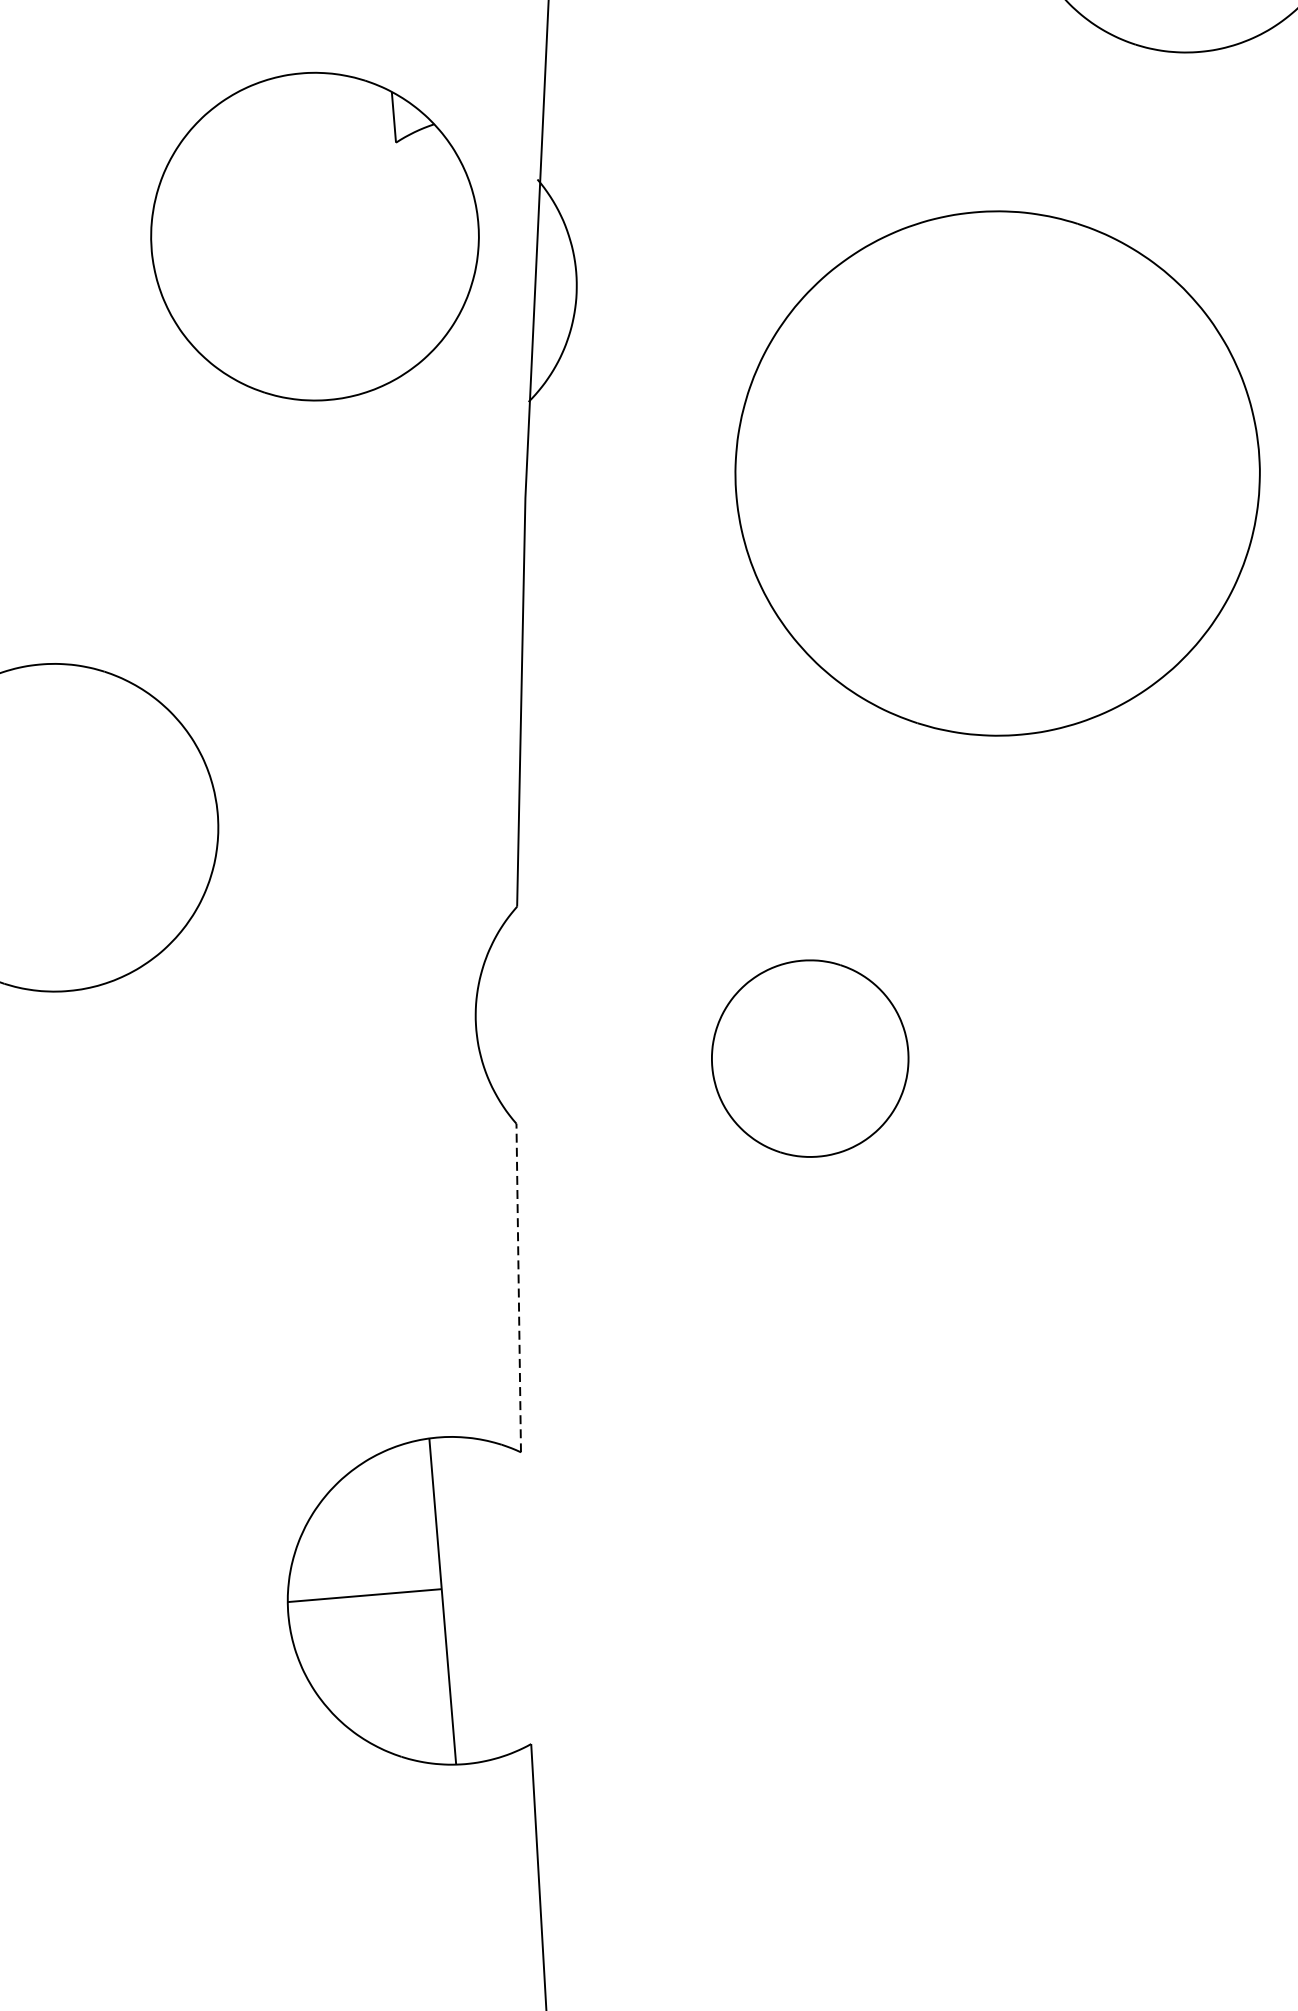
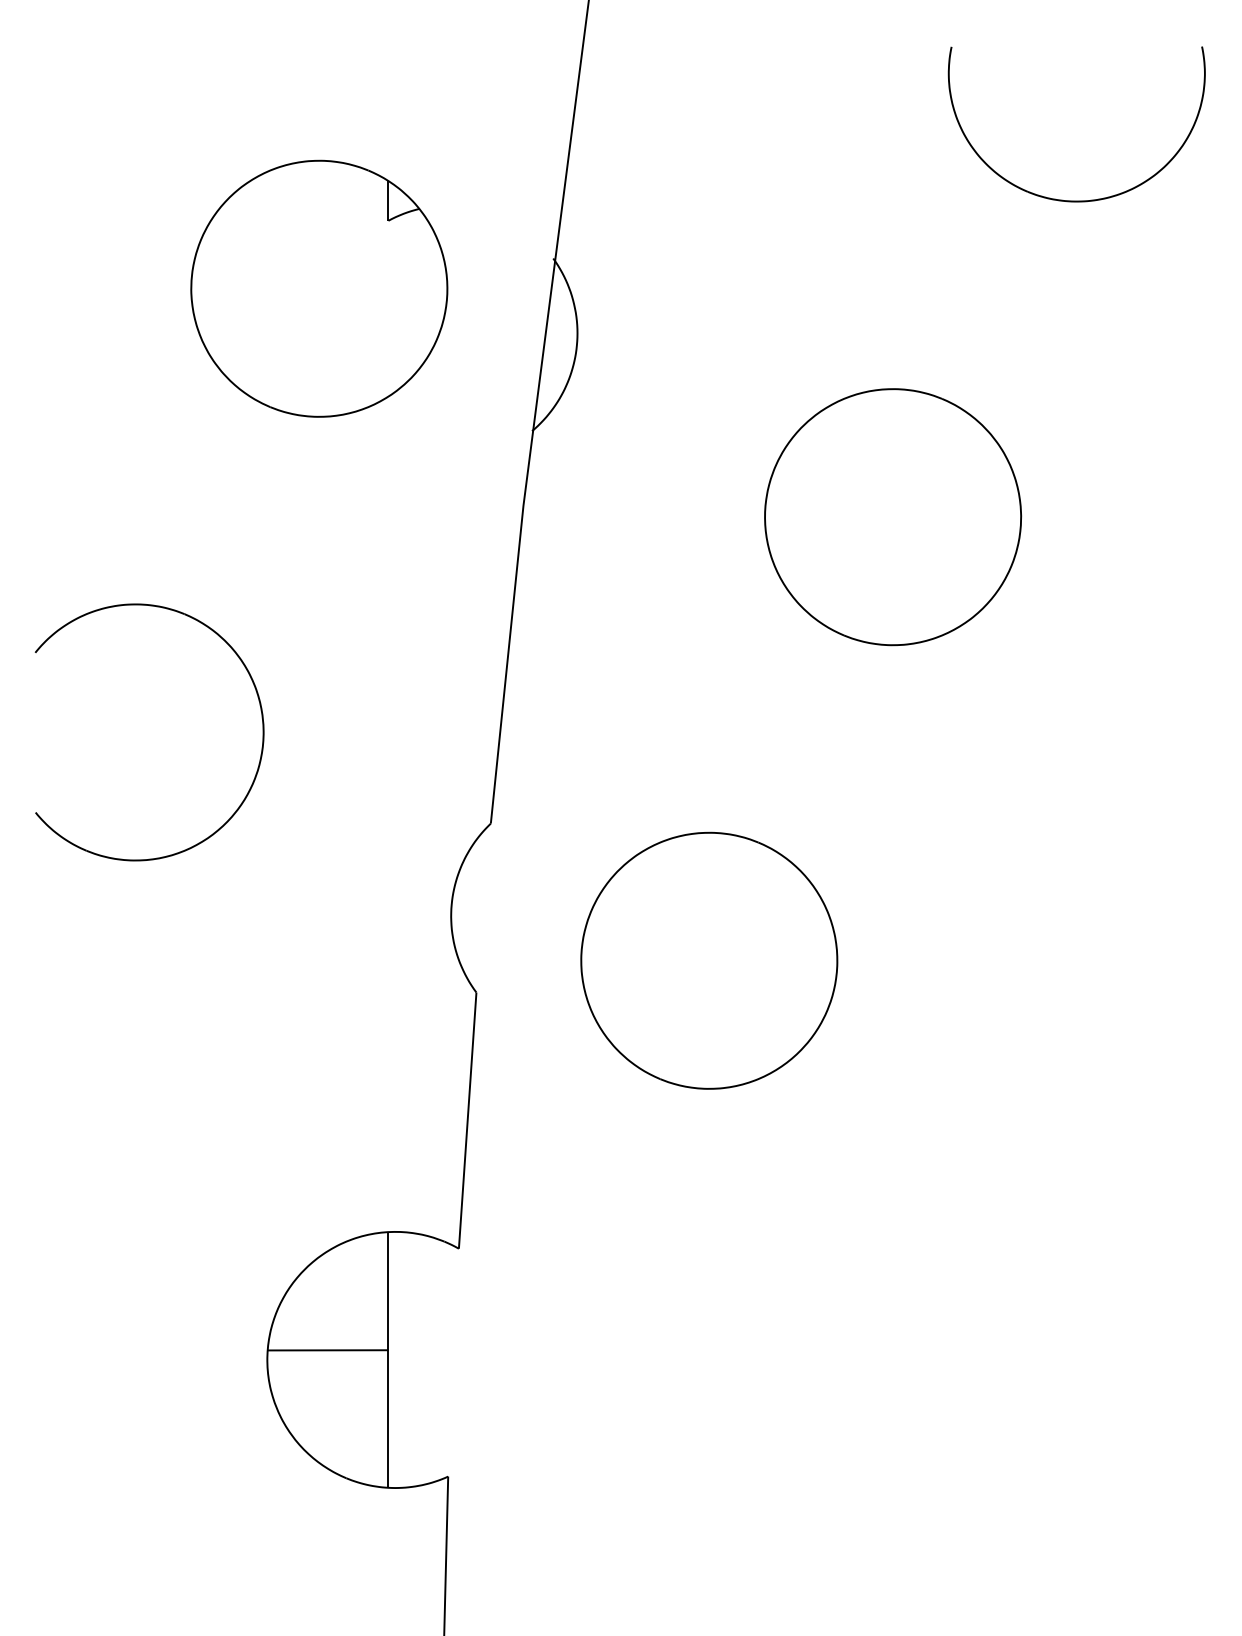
part: (315, 236) -> (319, 288), moved
part: (998, 474) -> (893, 517), size x0.62
part: (810, 1058) -> (709, 960), size x1.67
line: (518, 1287) -> (467, 1120), dashed -> solid

